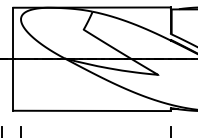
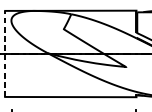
line: (13, 59) -> (5, 54), solid -> dashed

